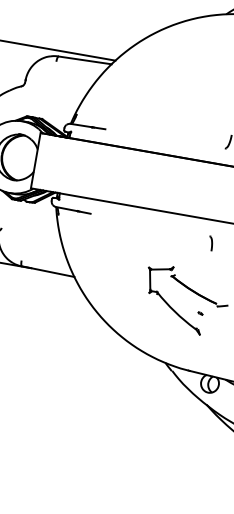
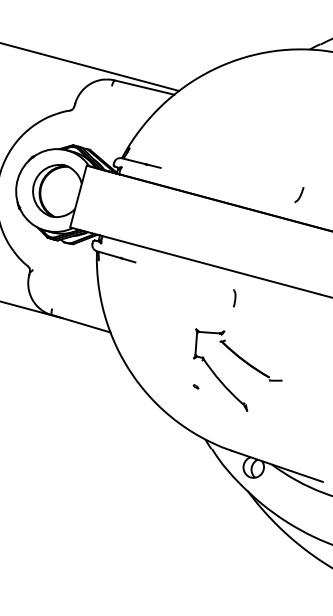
line: (211, 243) -> (234, 298), moved
part: (199, 313) -> (195, 386), moved

